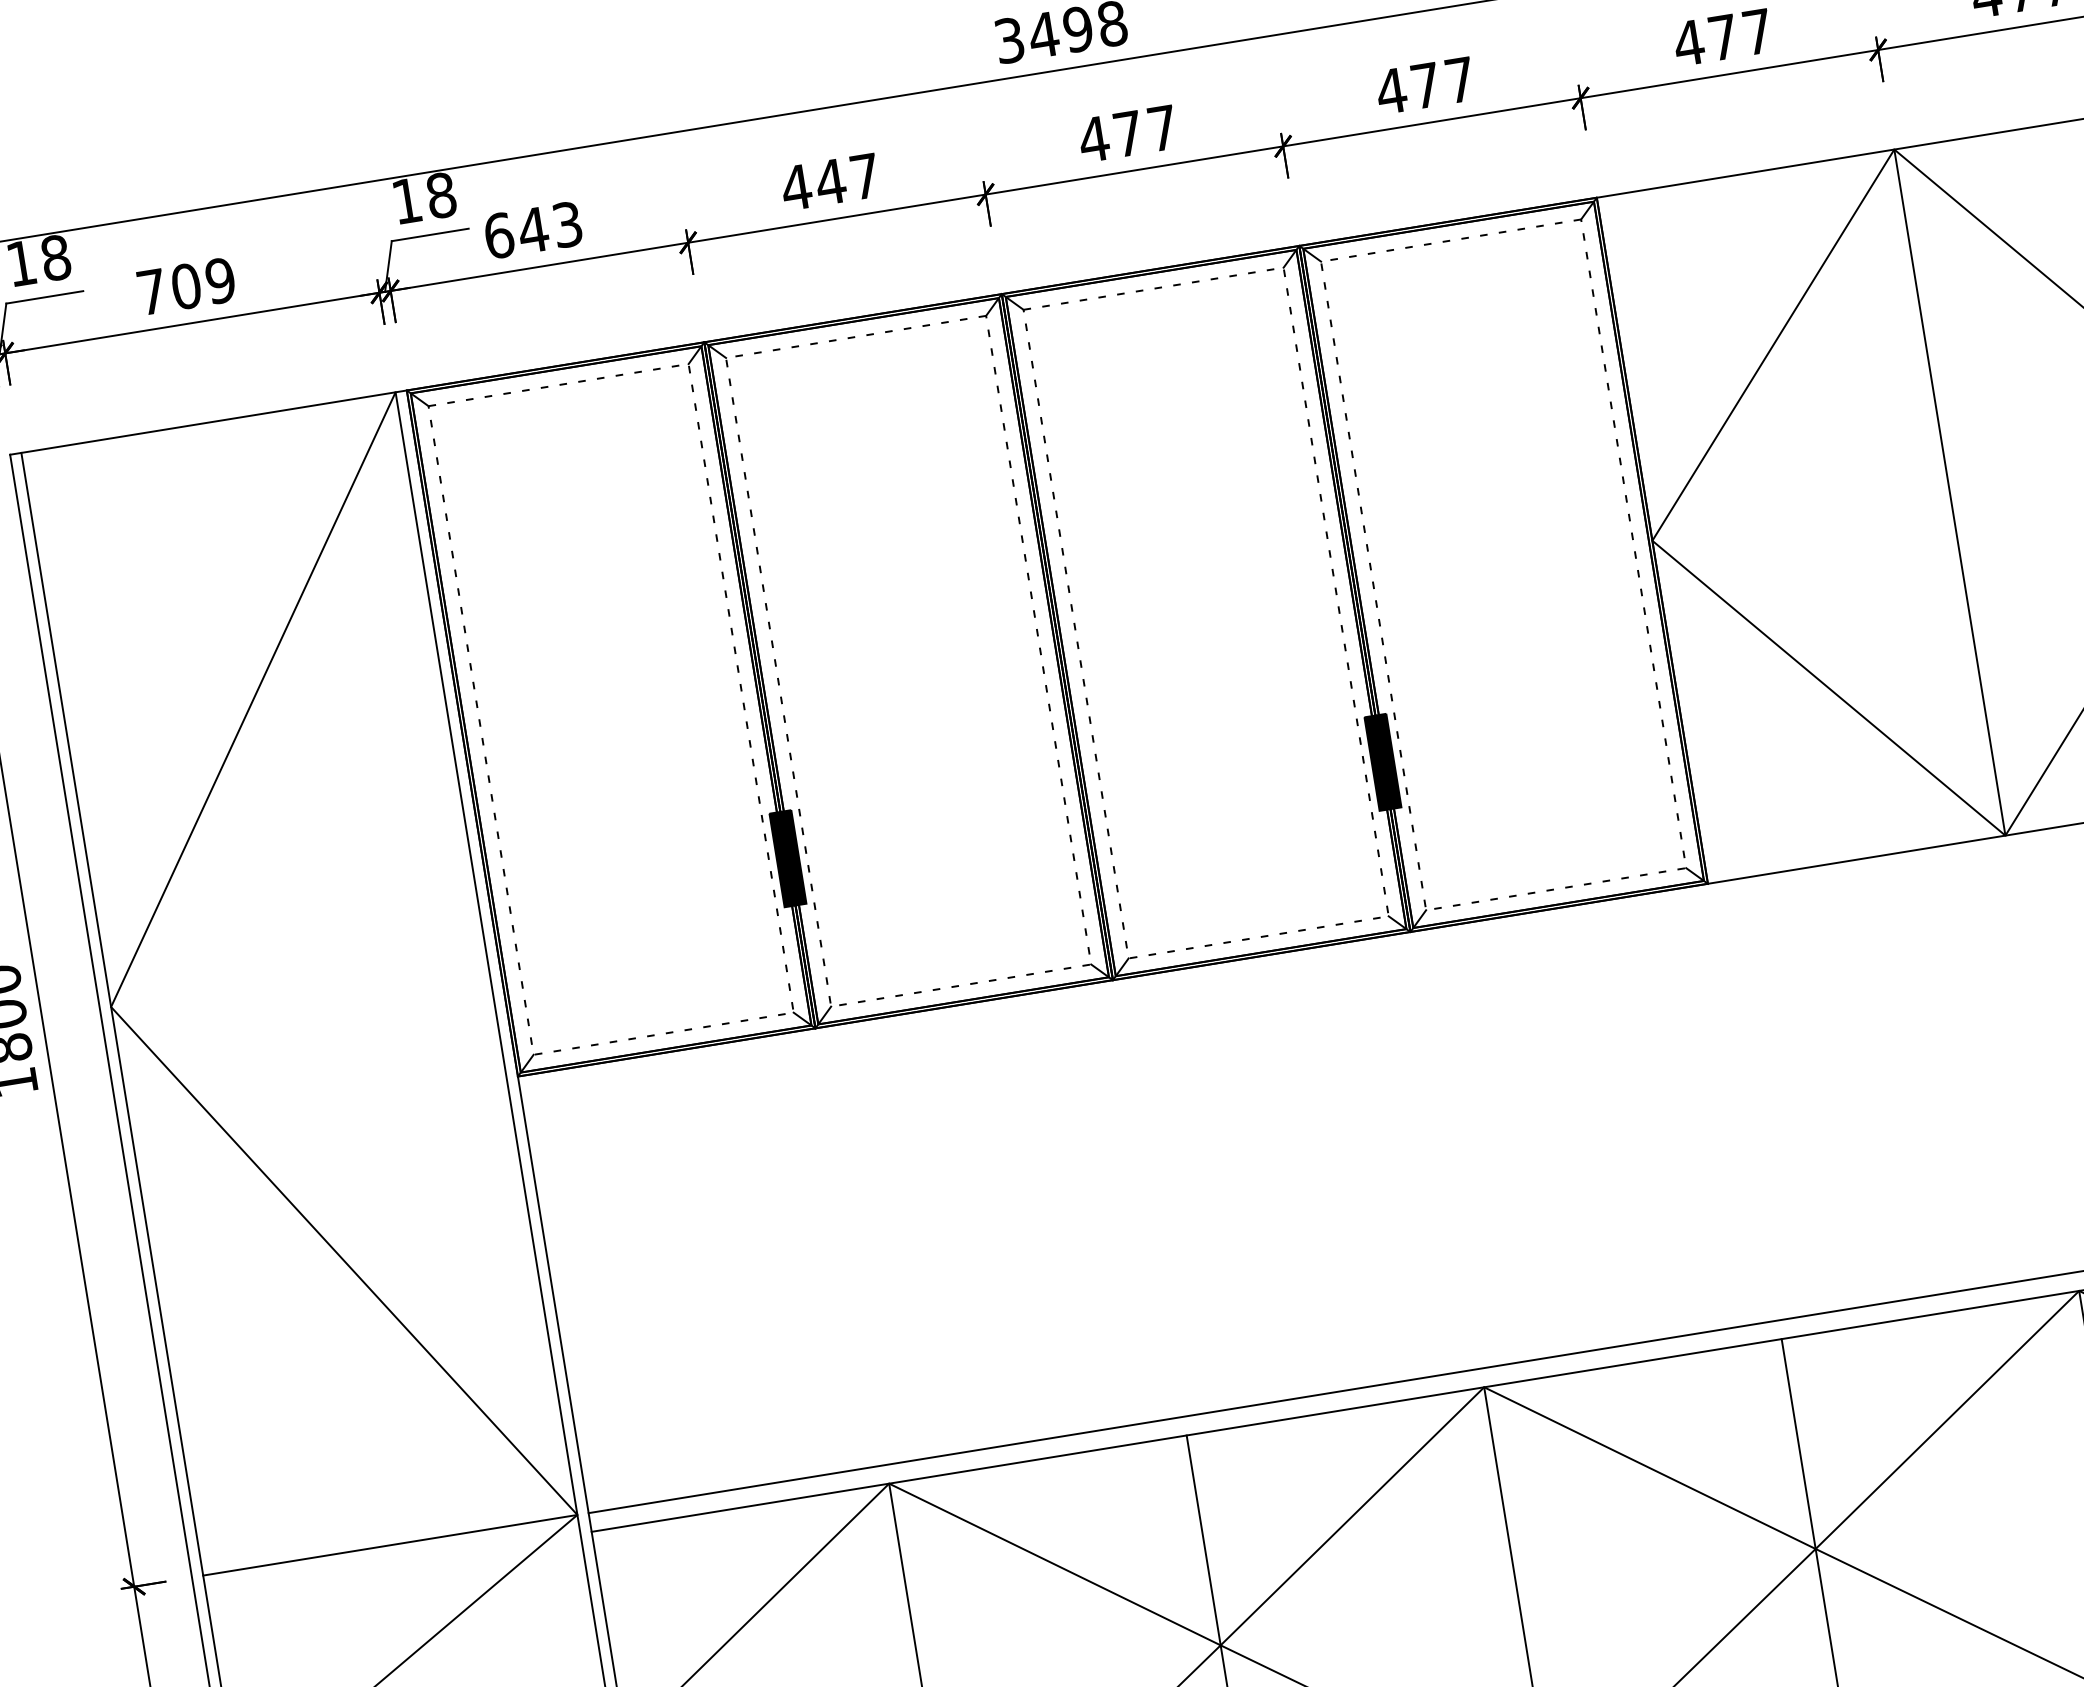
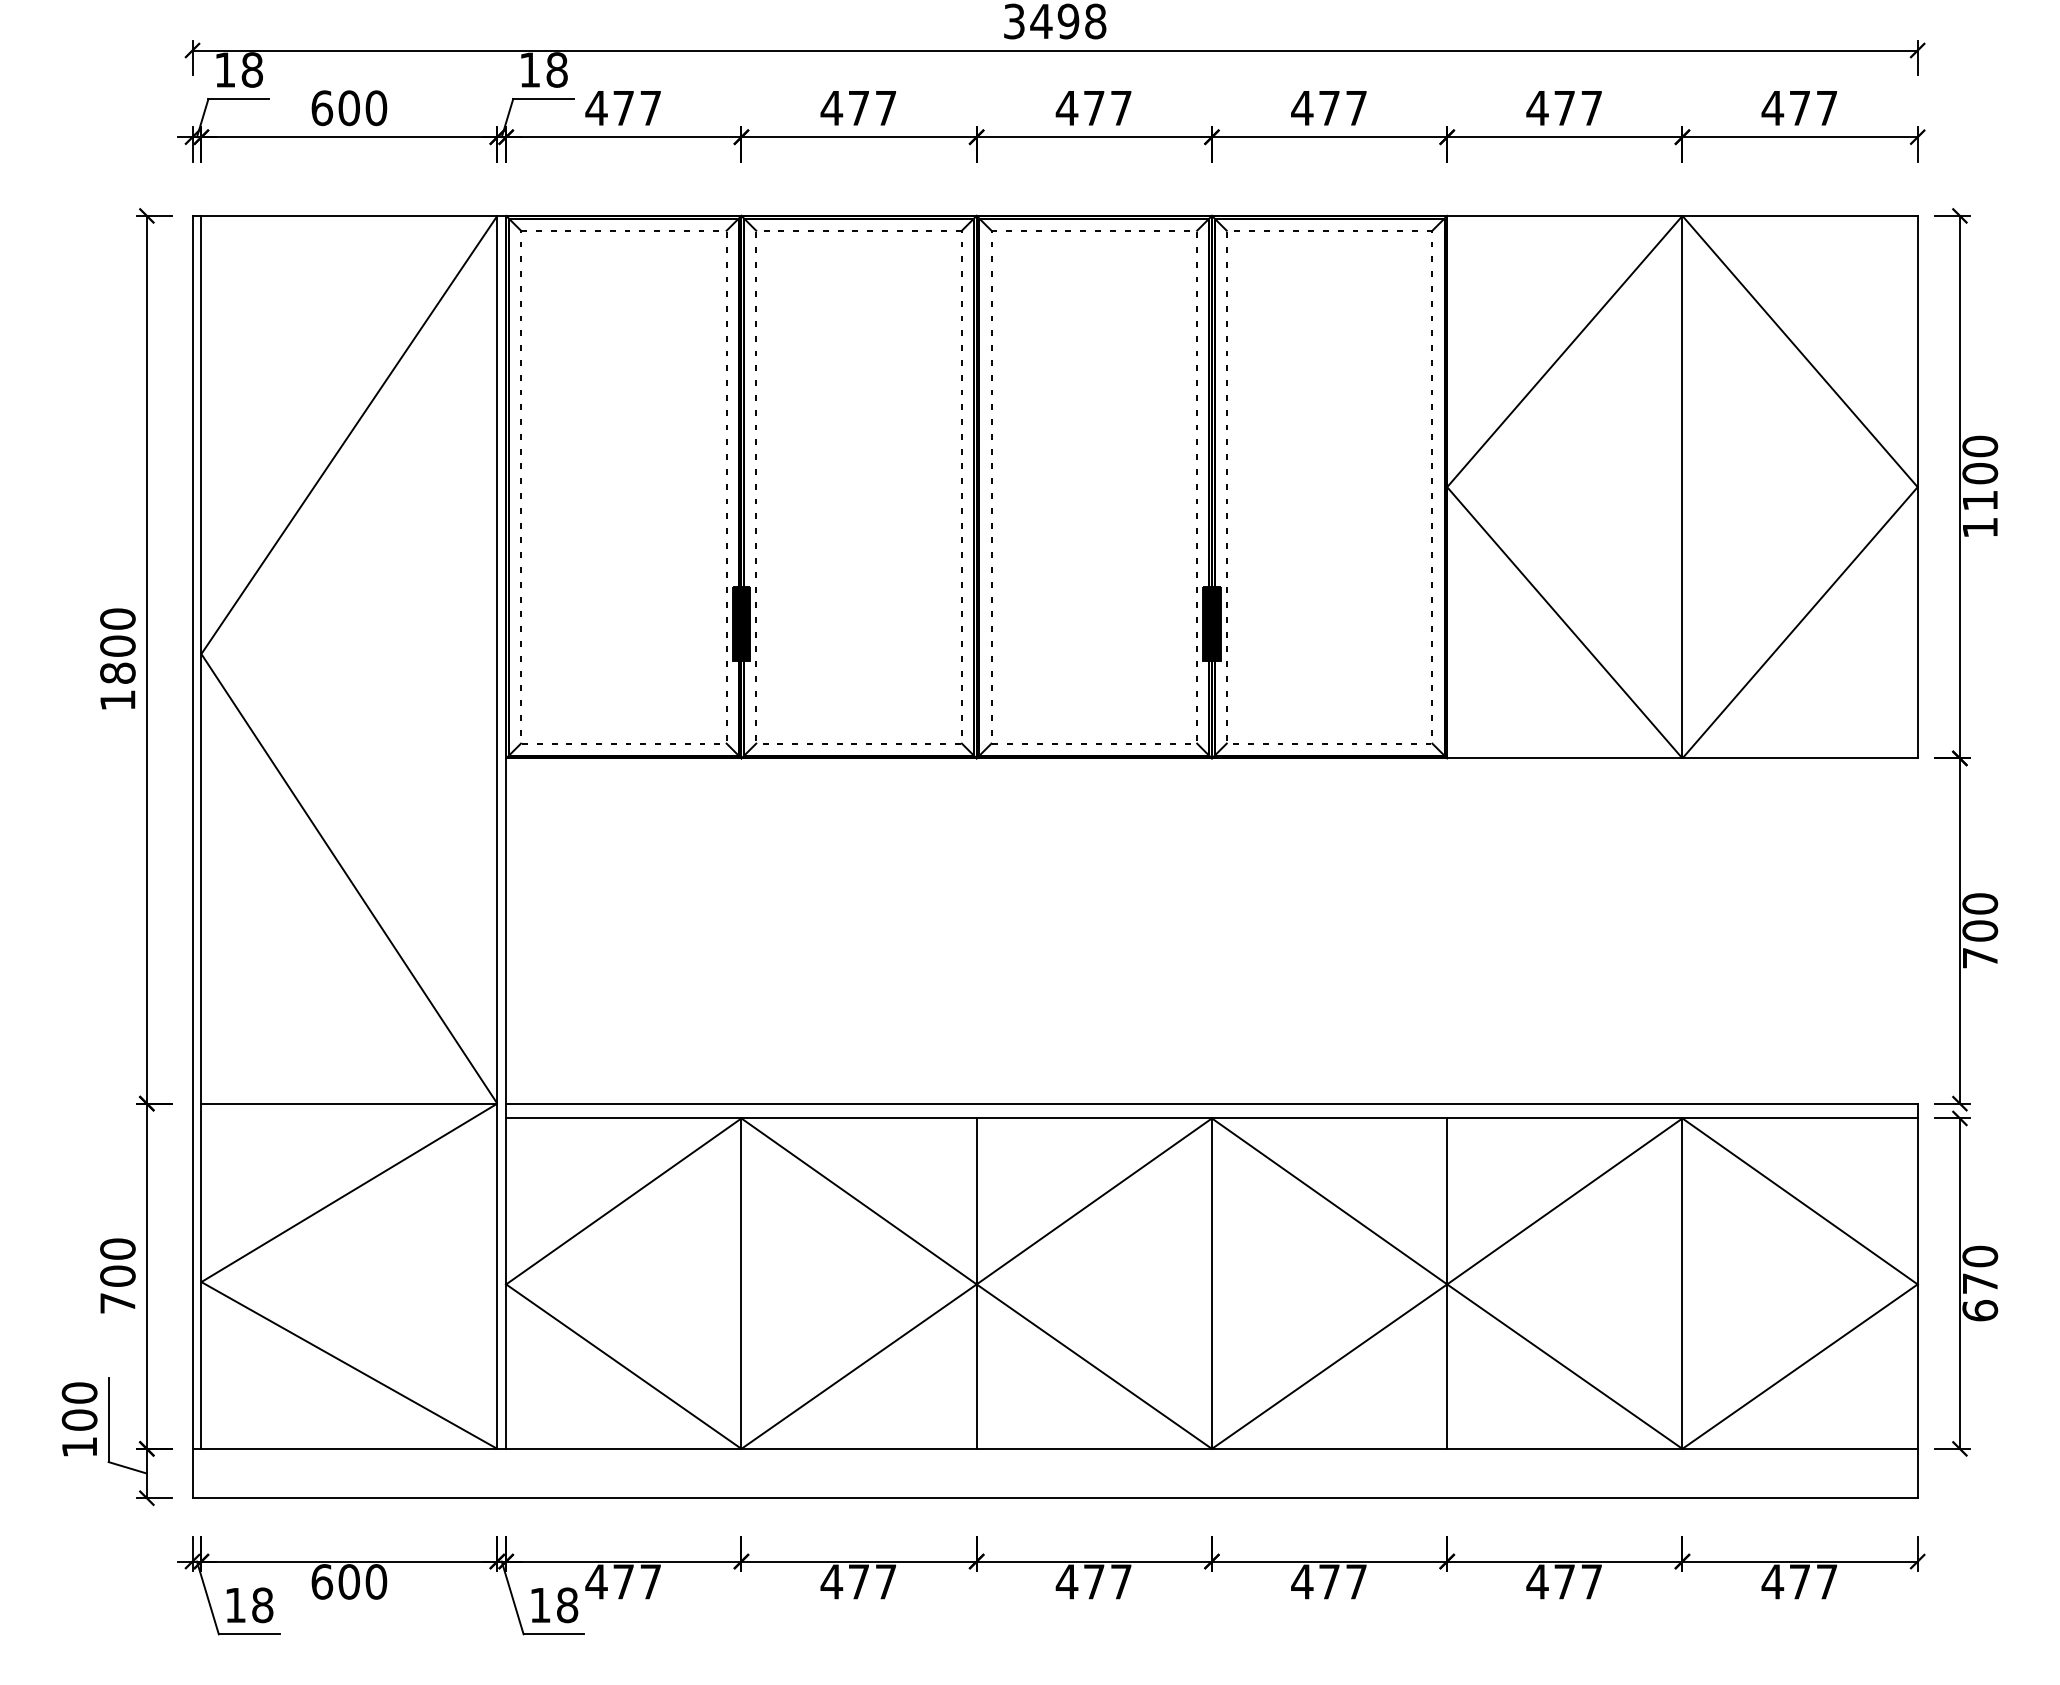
text: (830, 182) -> (858, 108), 447 -> 477
text: (531, 230) -> (622, 108), 643 -> 477
text: (186, 286) -> (349, 108), 709 -> 600

